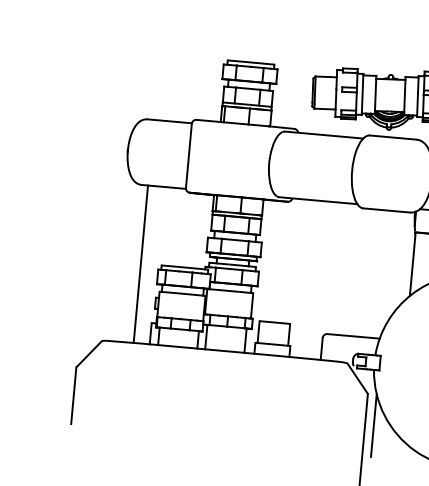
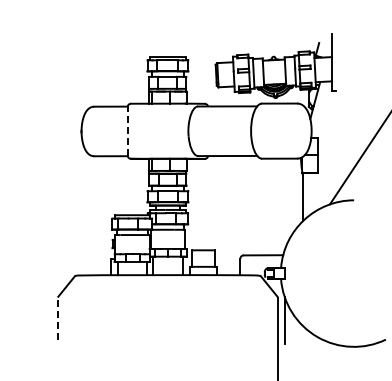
line: (188, 154) -> (127, 130), solid -> dashed
line: (141, 263) -> (99, 215), removed
line: (73, 395) -> (57, 318), solid -> dashed

